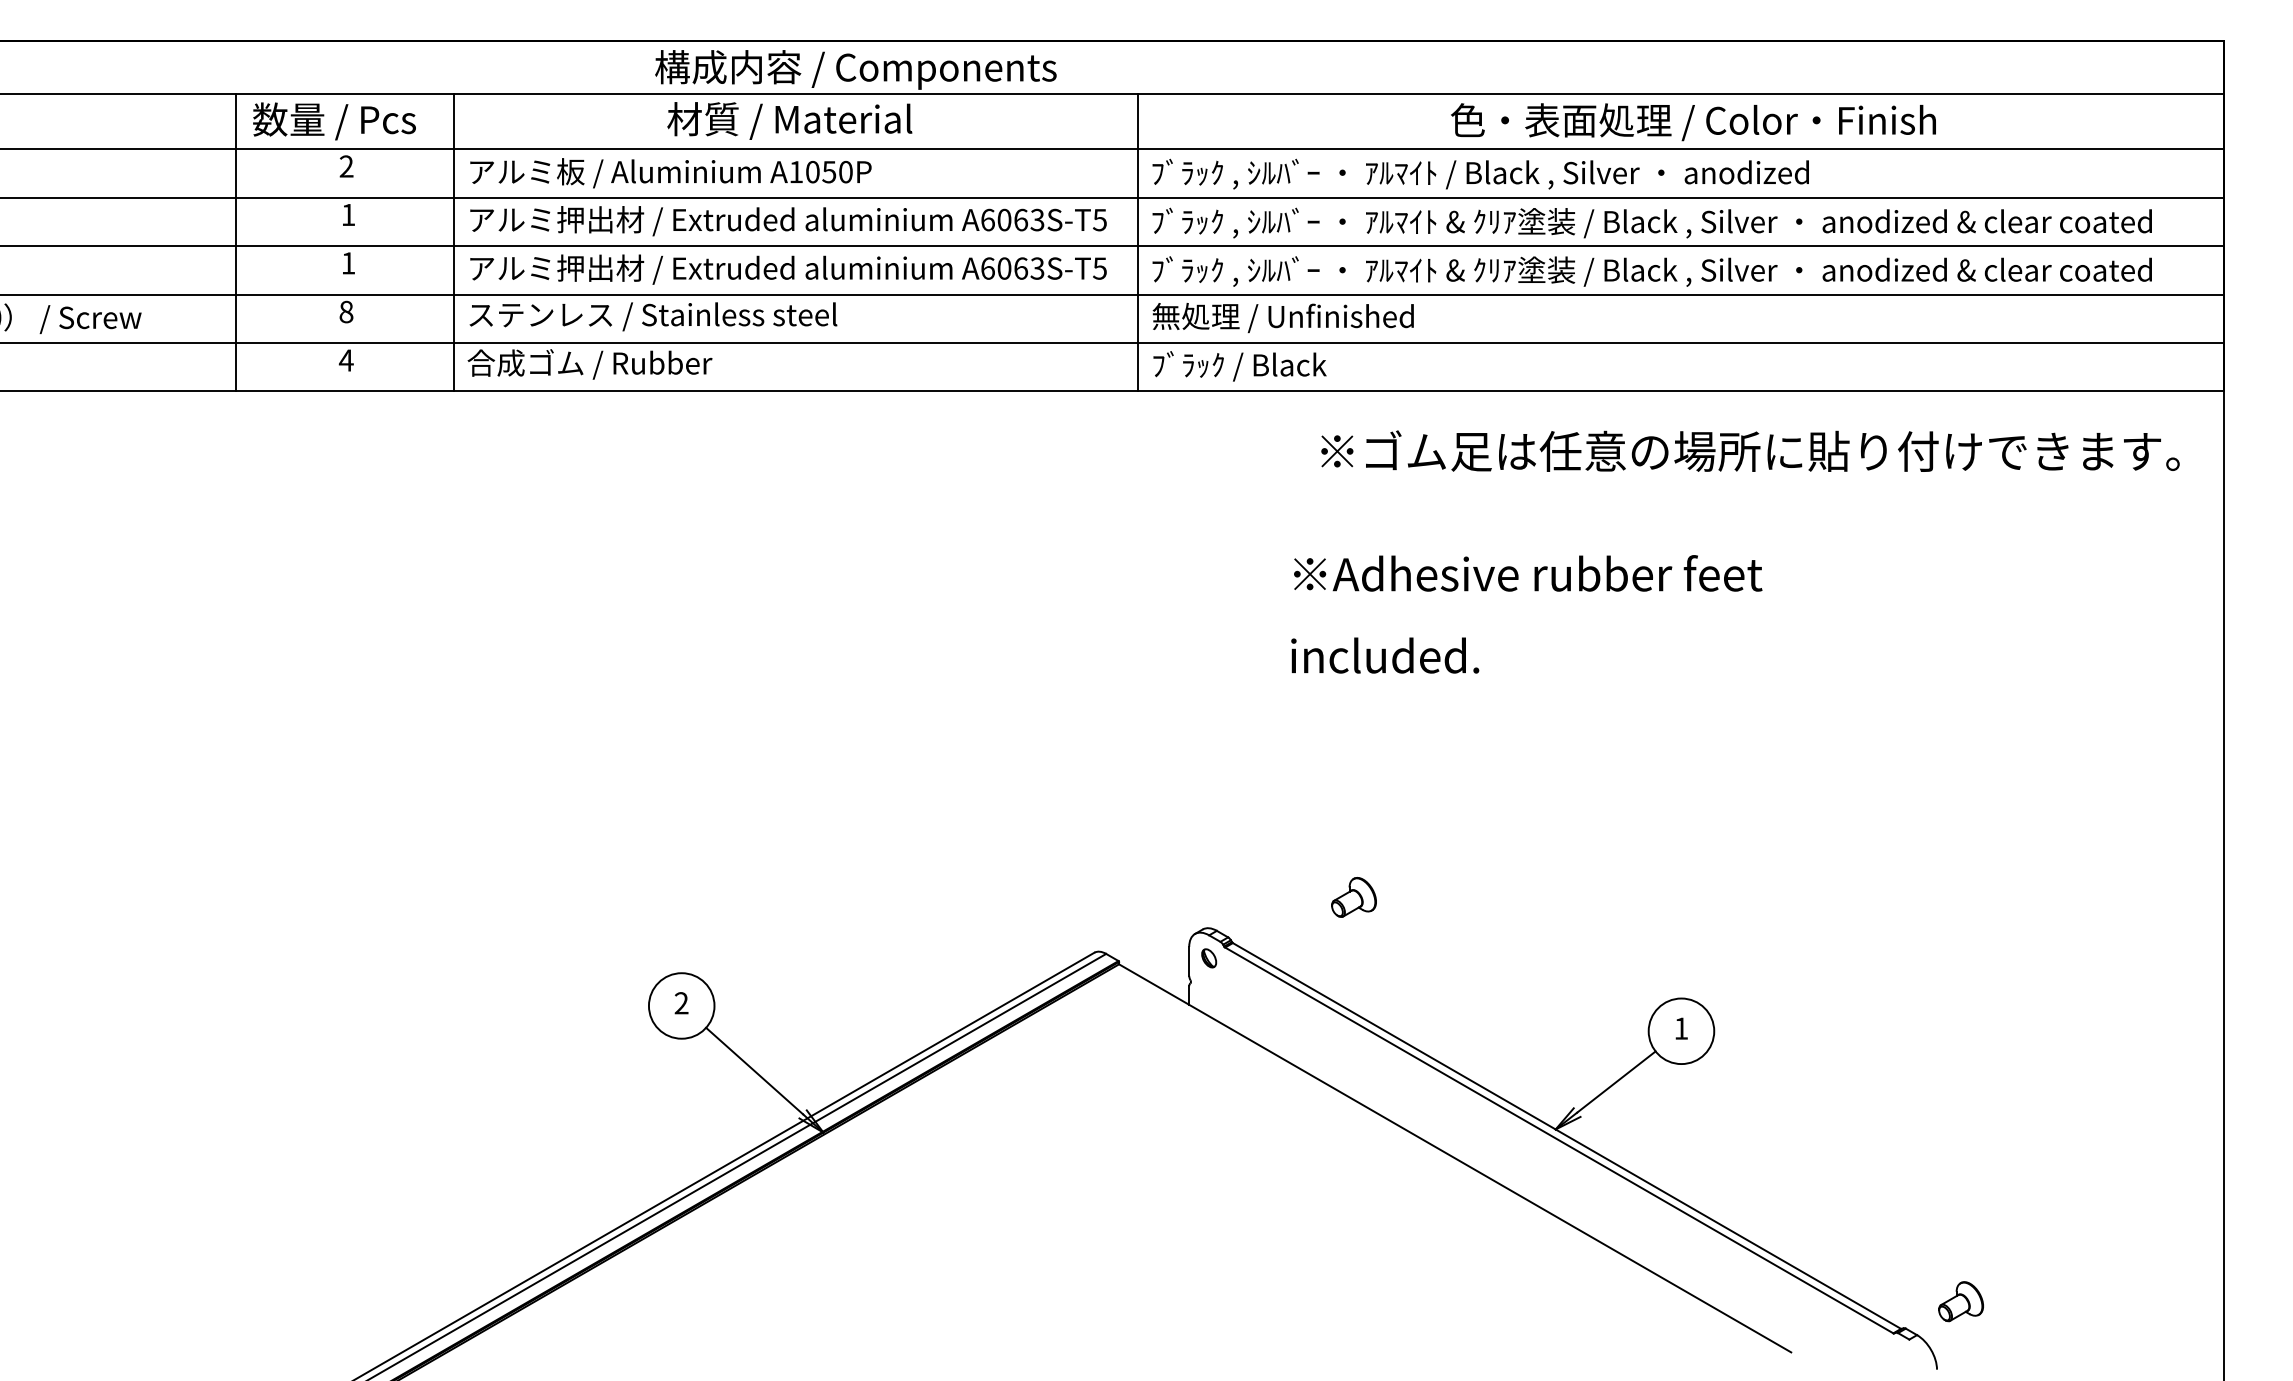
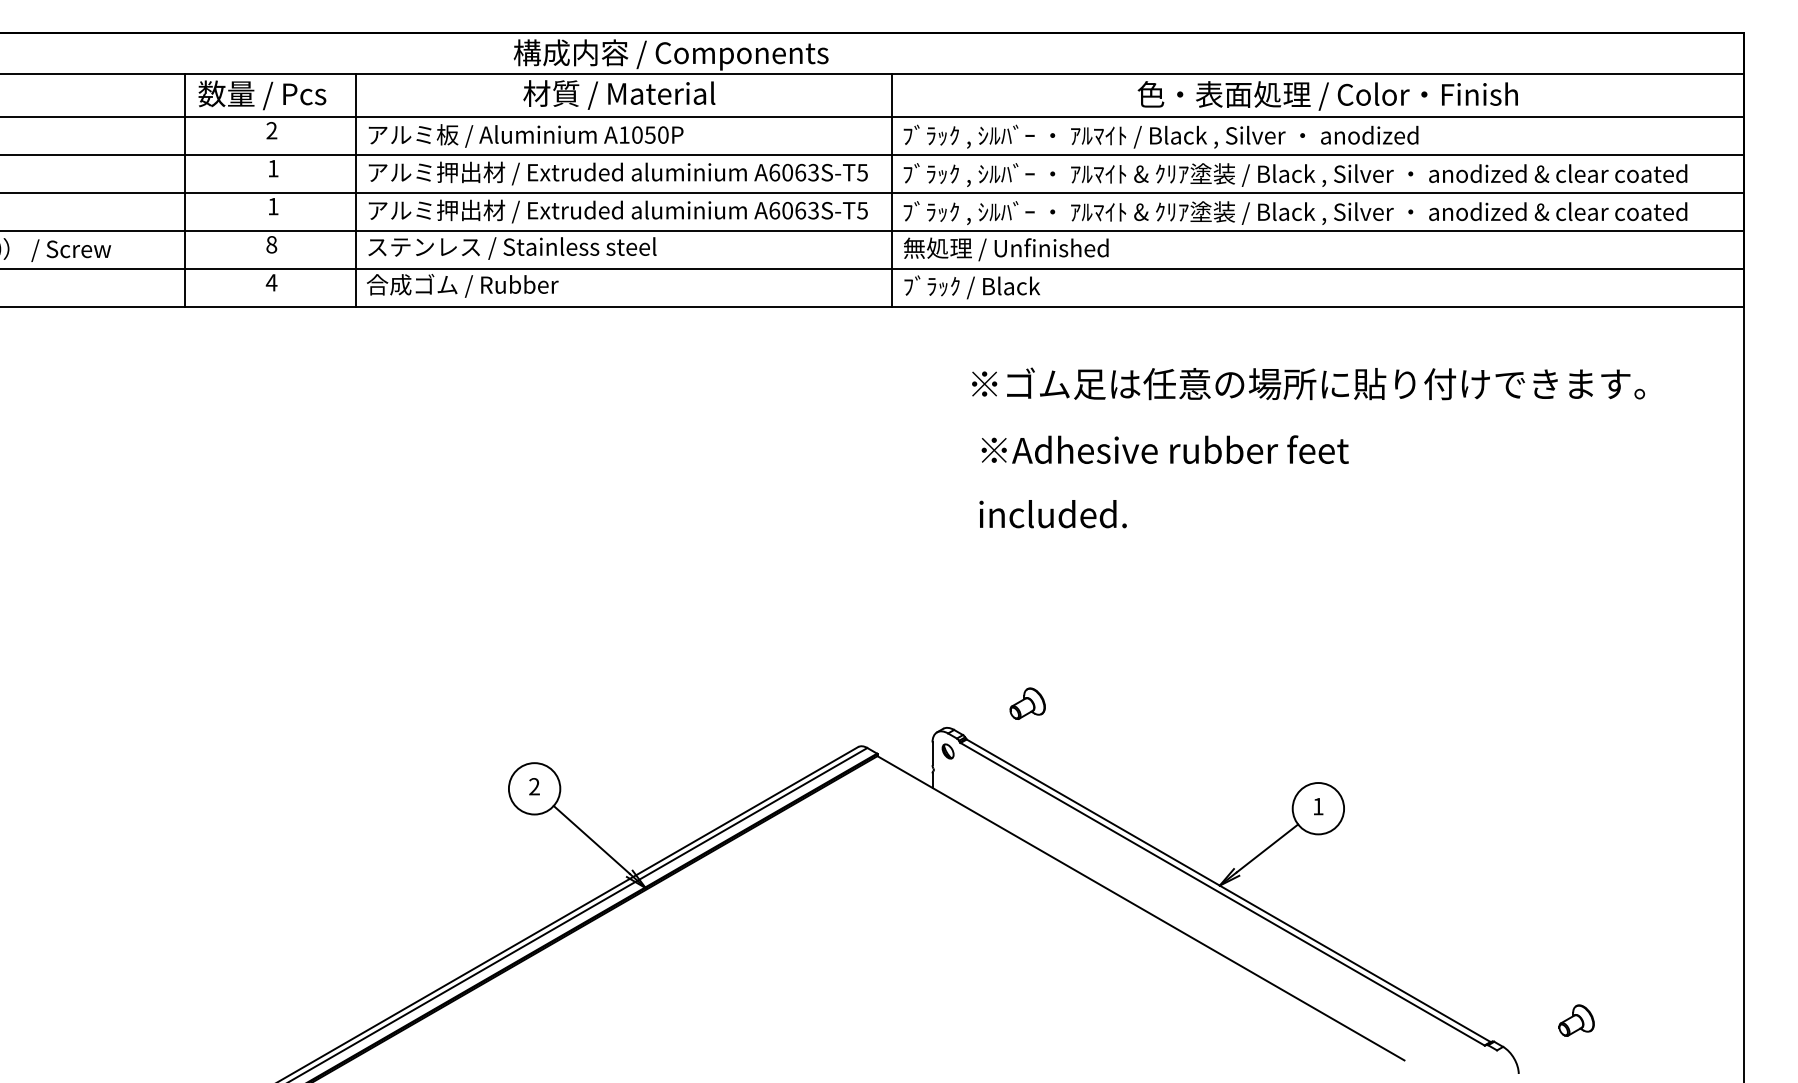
text: (1750, 450) -> (1308, 383), moved
text: (1525, 613) -> (1163, 481), moved
part: (1353, 897) -> (1027, 703), moved
part: (1960, 1301) -> (1576, 1020), moved

